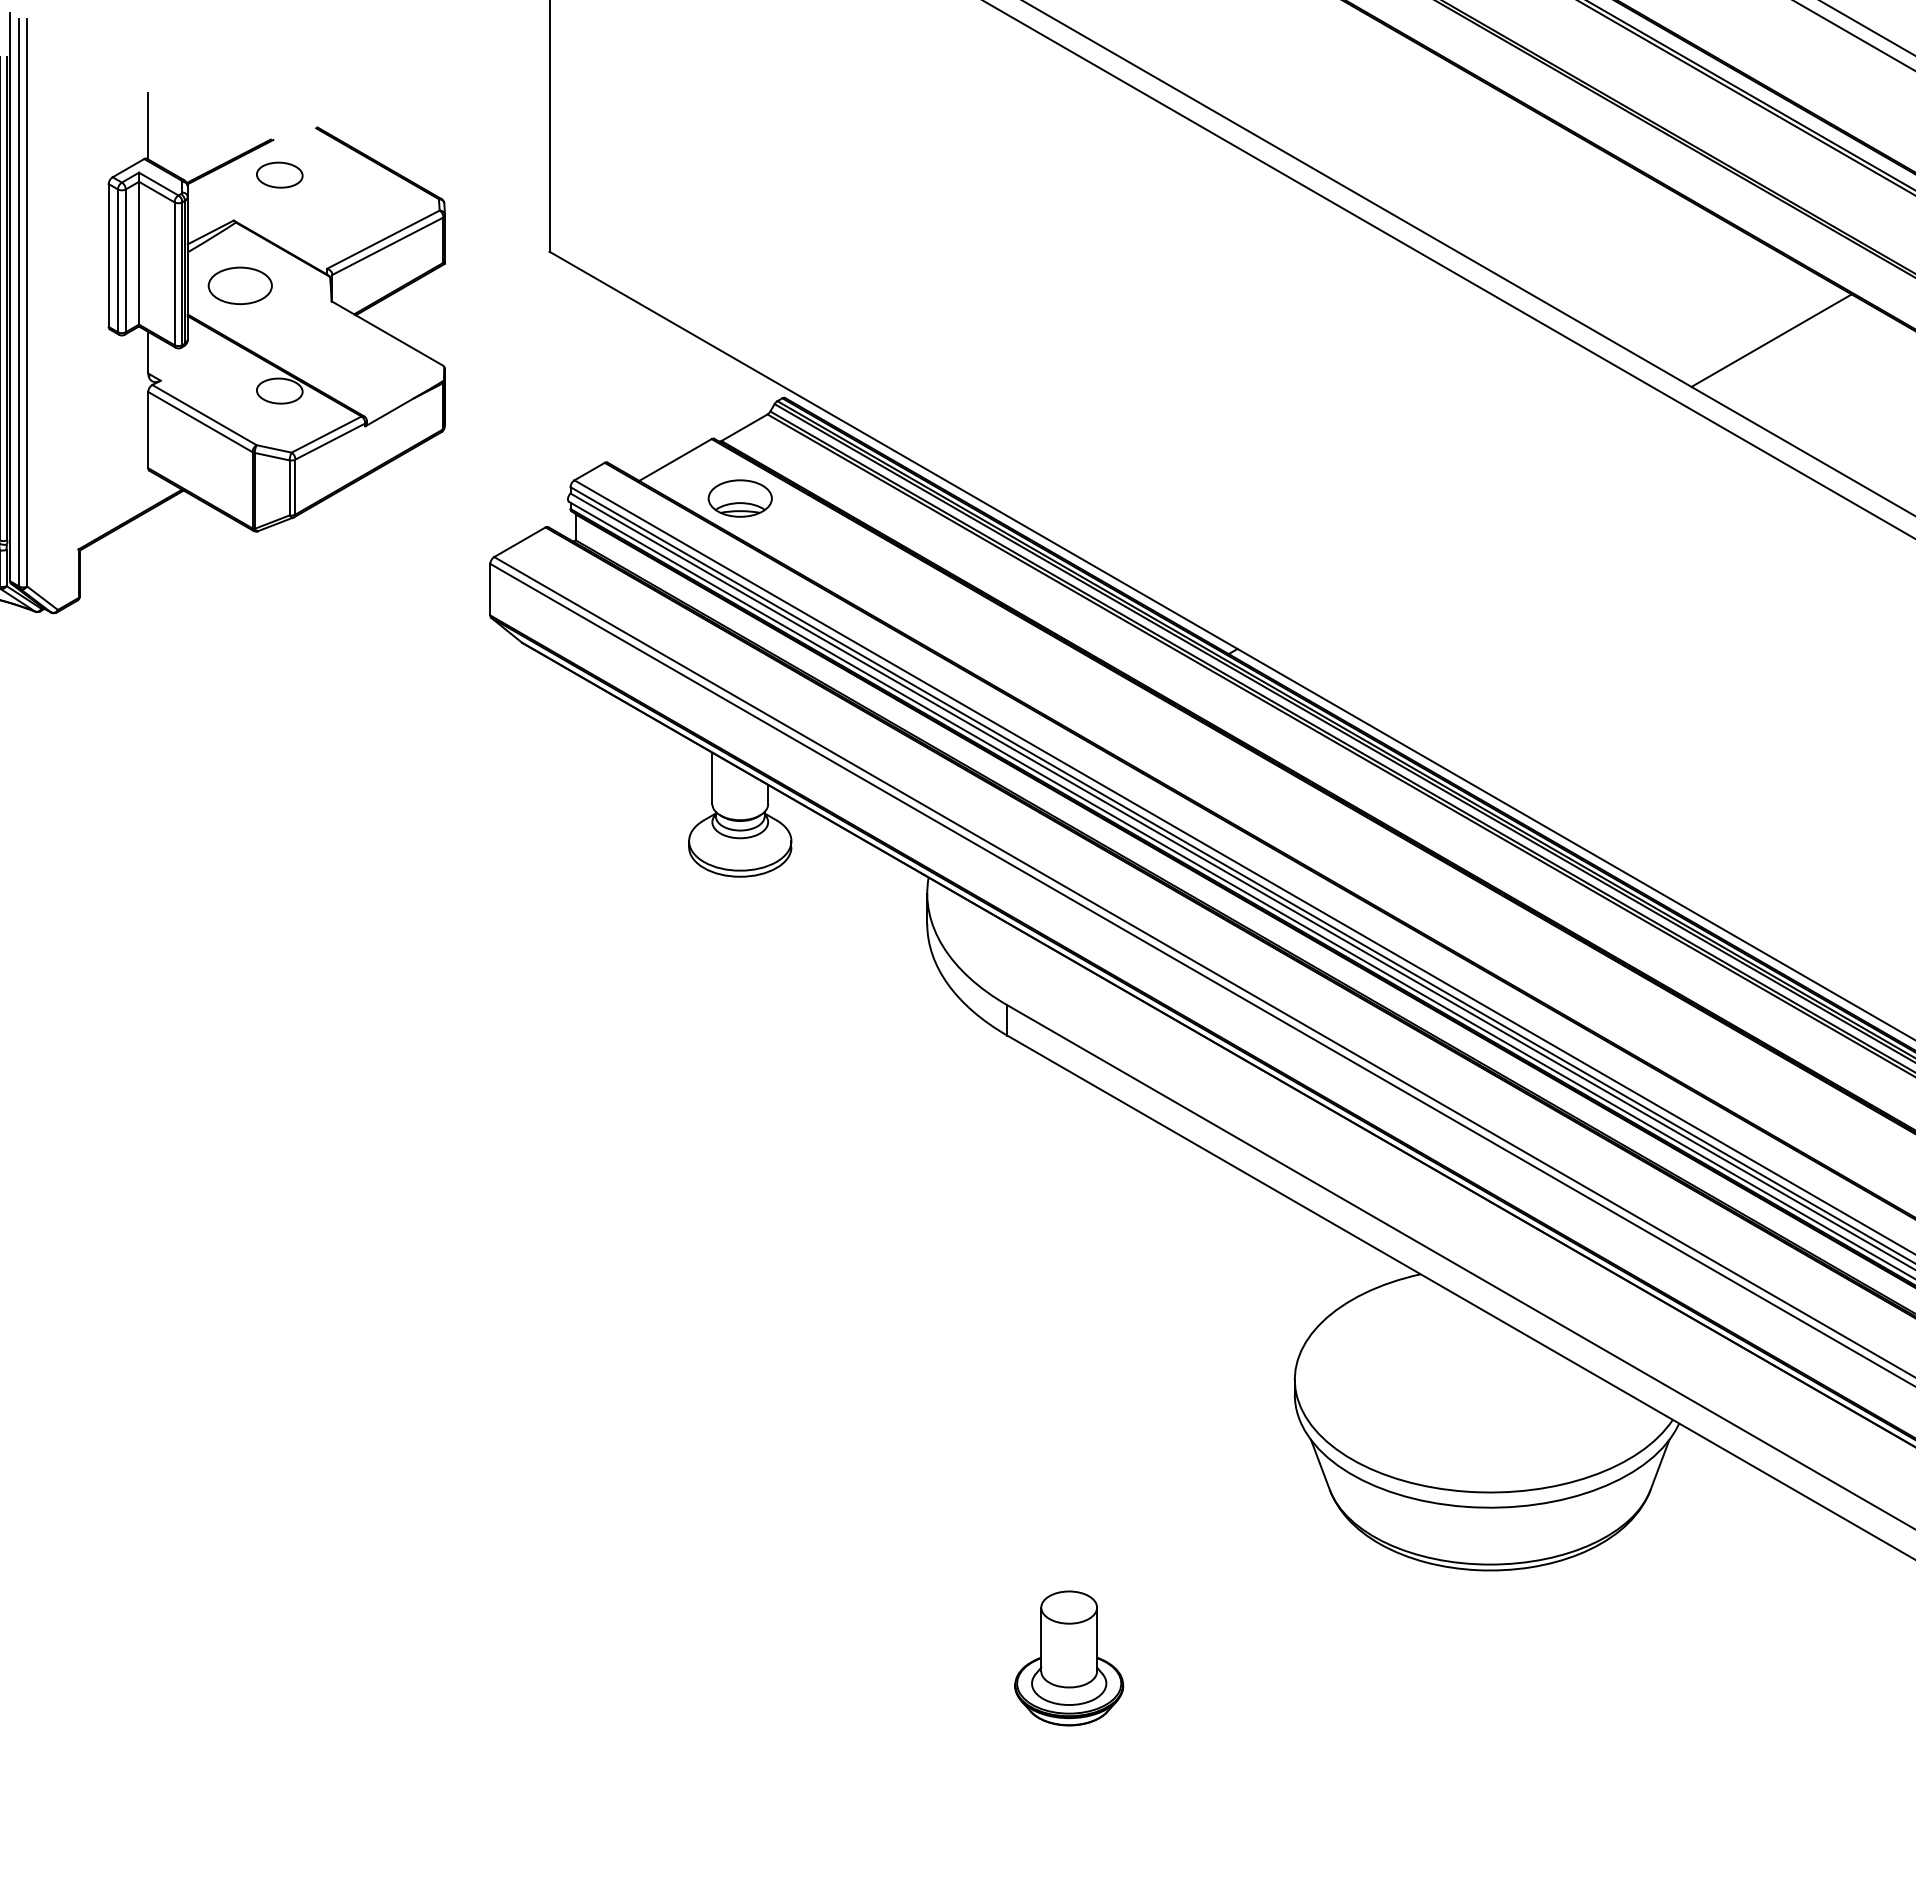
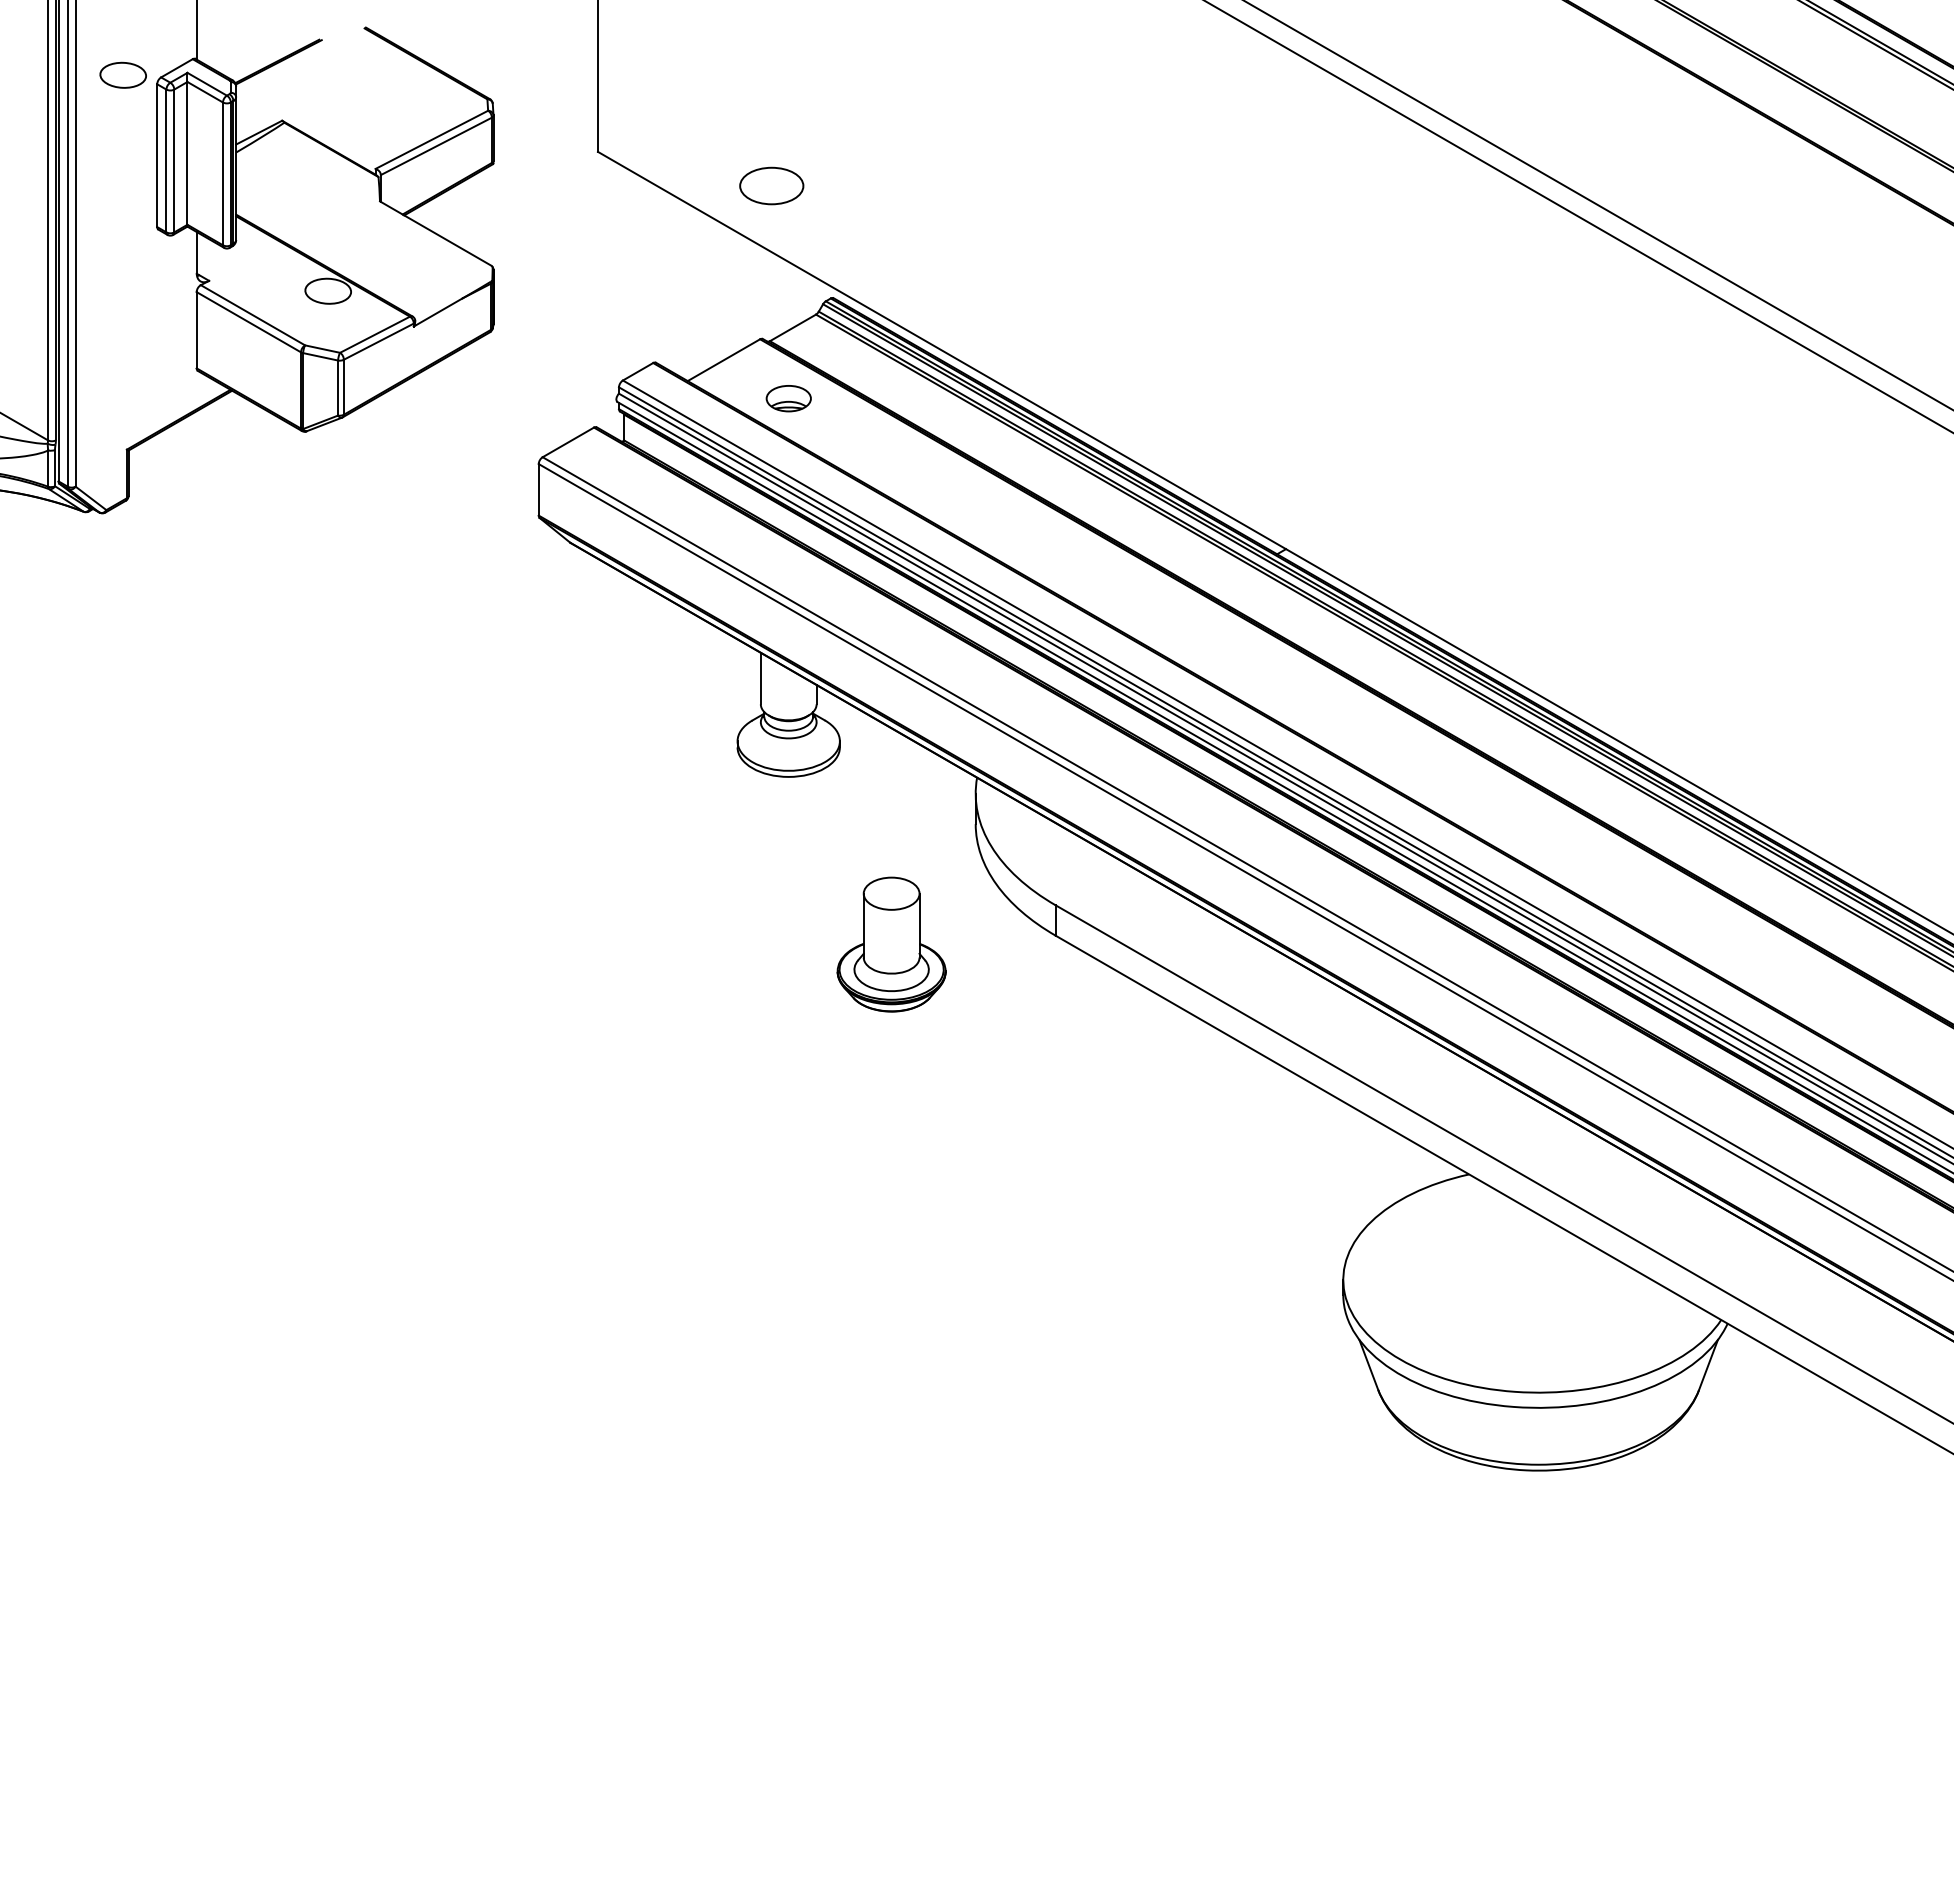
part: (279, 174) -> (122, 74), moved
part: (240, 285) -> (771, 185), moved
line: (1771, 340) -> (1819, 240), removed
part: (740, 498) -> (788, 398), size x0.7
part: (1069, 1658) -> (891, 944), moved

